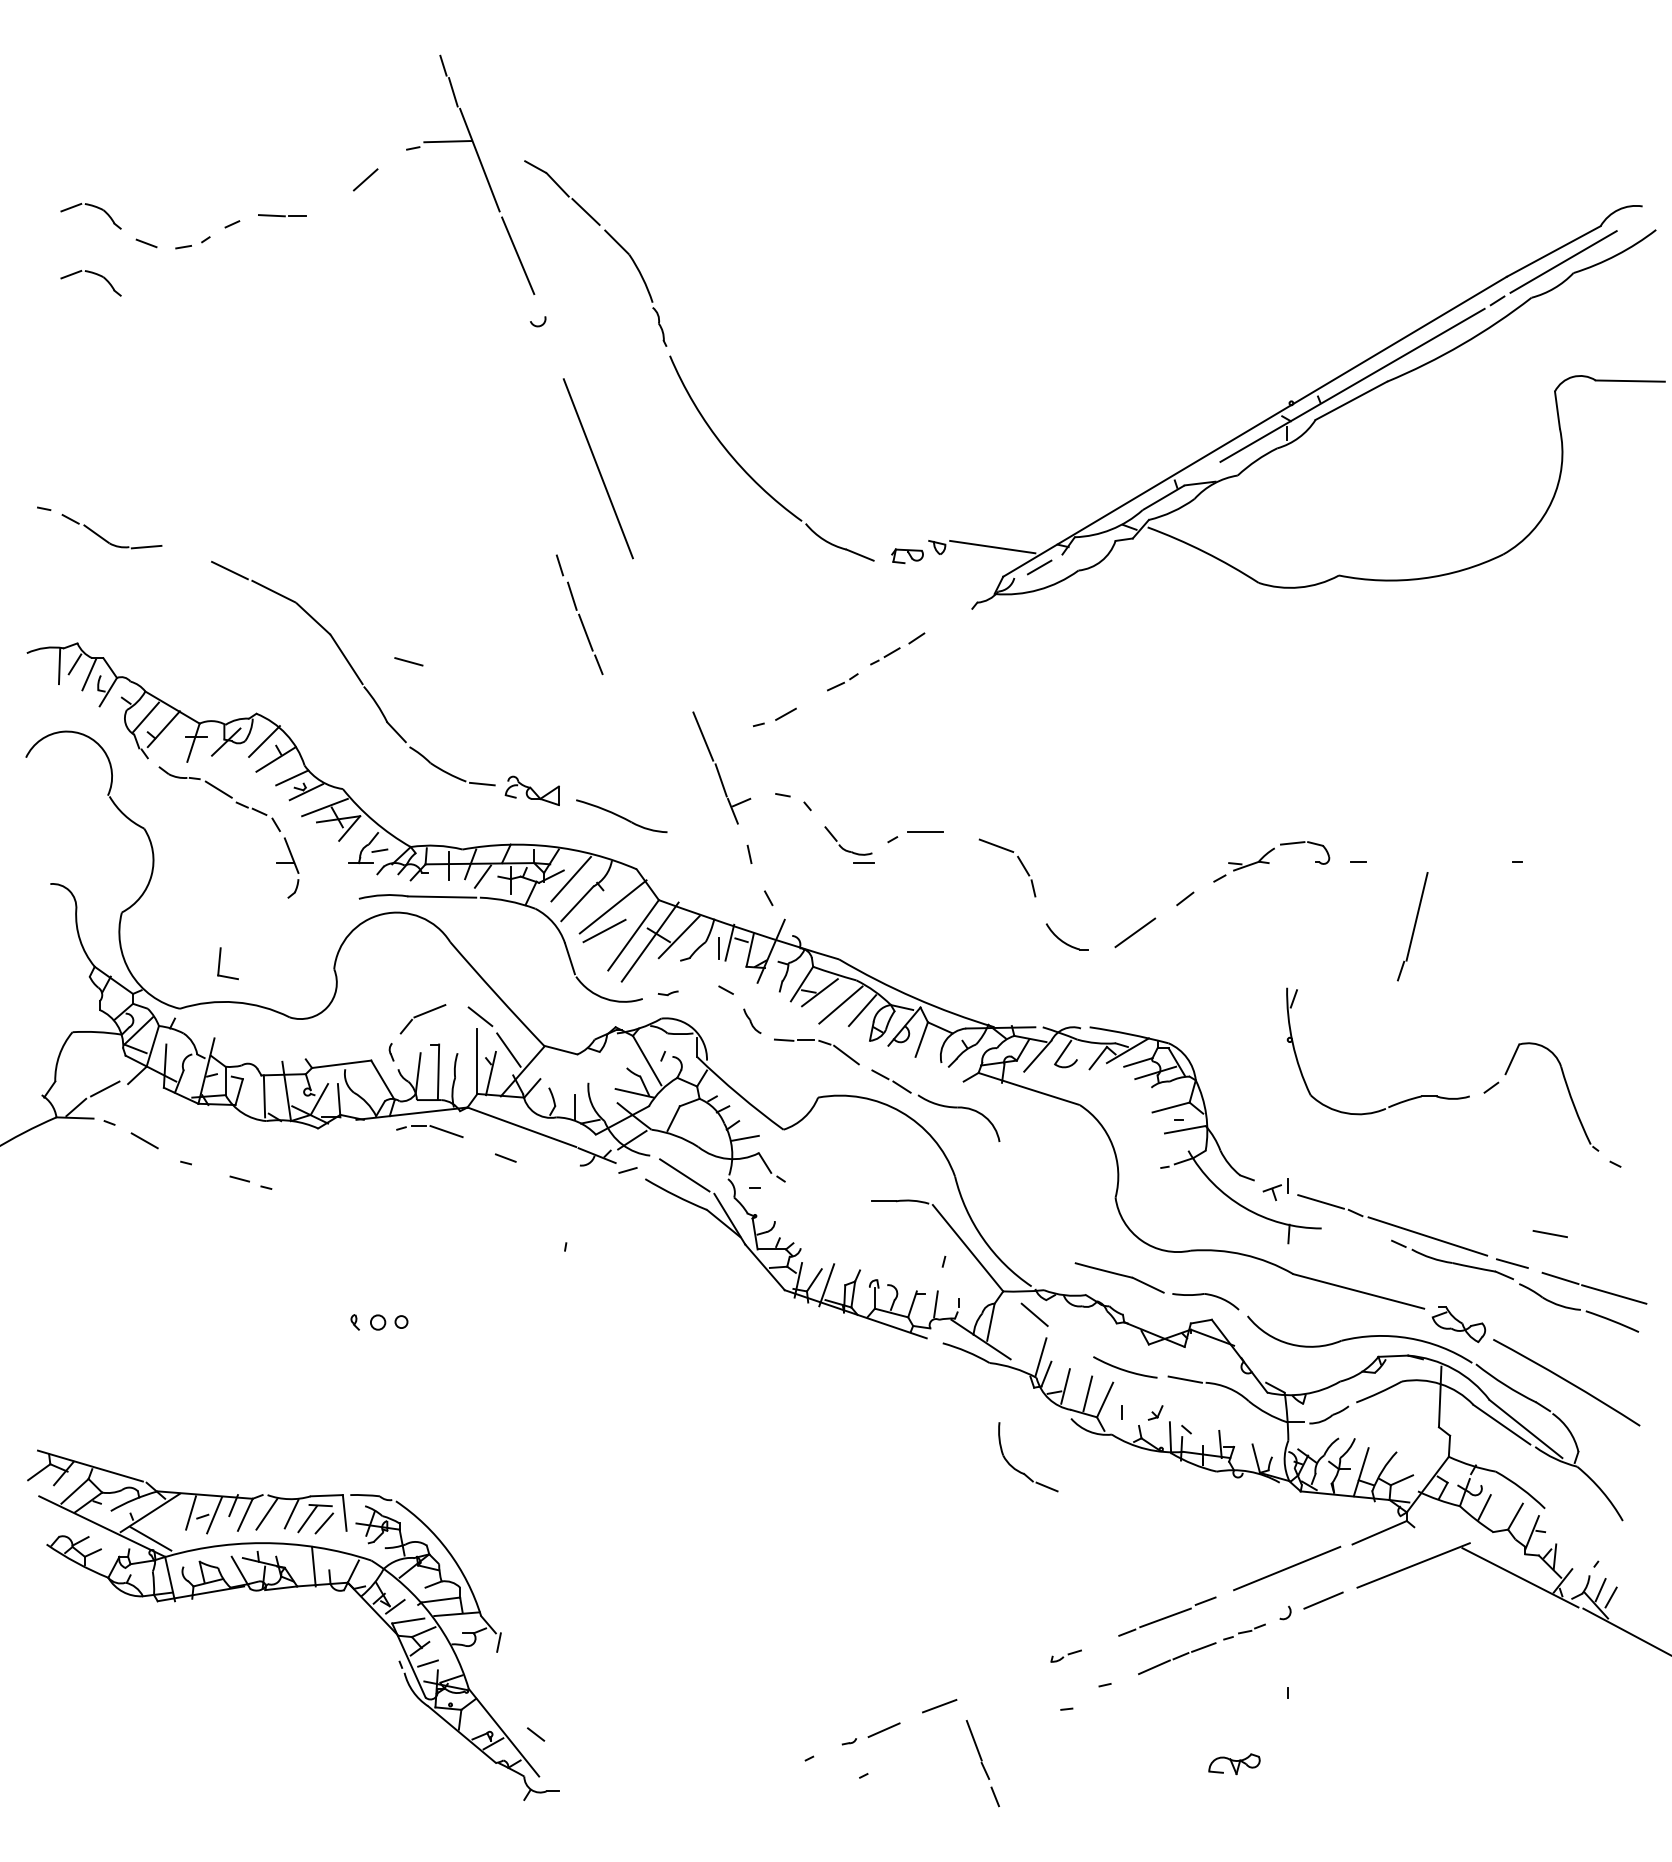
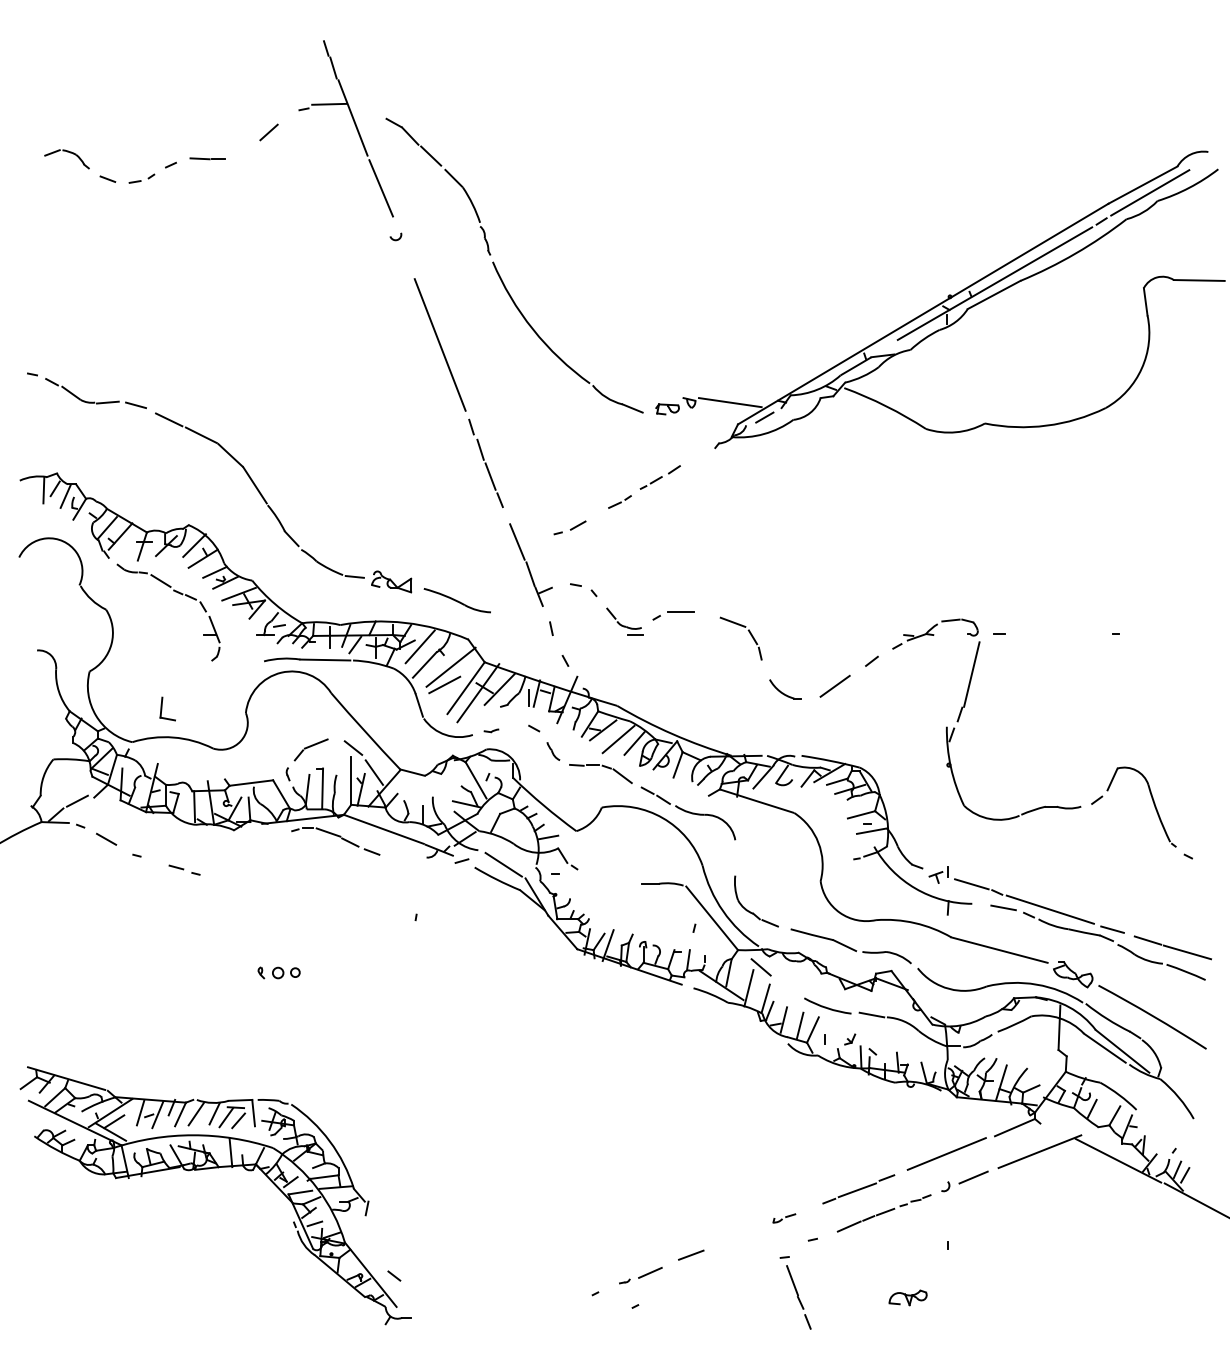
part: (94, 274) -> (69, 202), removed
part: (579, 614) -> (485, 463), moved
line: (408, 661) -> (135, 405), moved
part: (1412, 926) -> (968, 681), moved
line: (476, 1144) -> (350, 842), added
line: (1549, 1234) -> (1003, 908), moved
line: (1017, 1342) -> (748, 987), added
part: (1021, 1471) -> (751, 911), moved
line: (154, 1524) -> (113, 1121), added
part: (982, 1763) -> (798, 1297), moved

